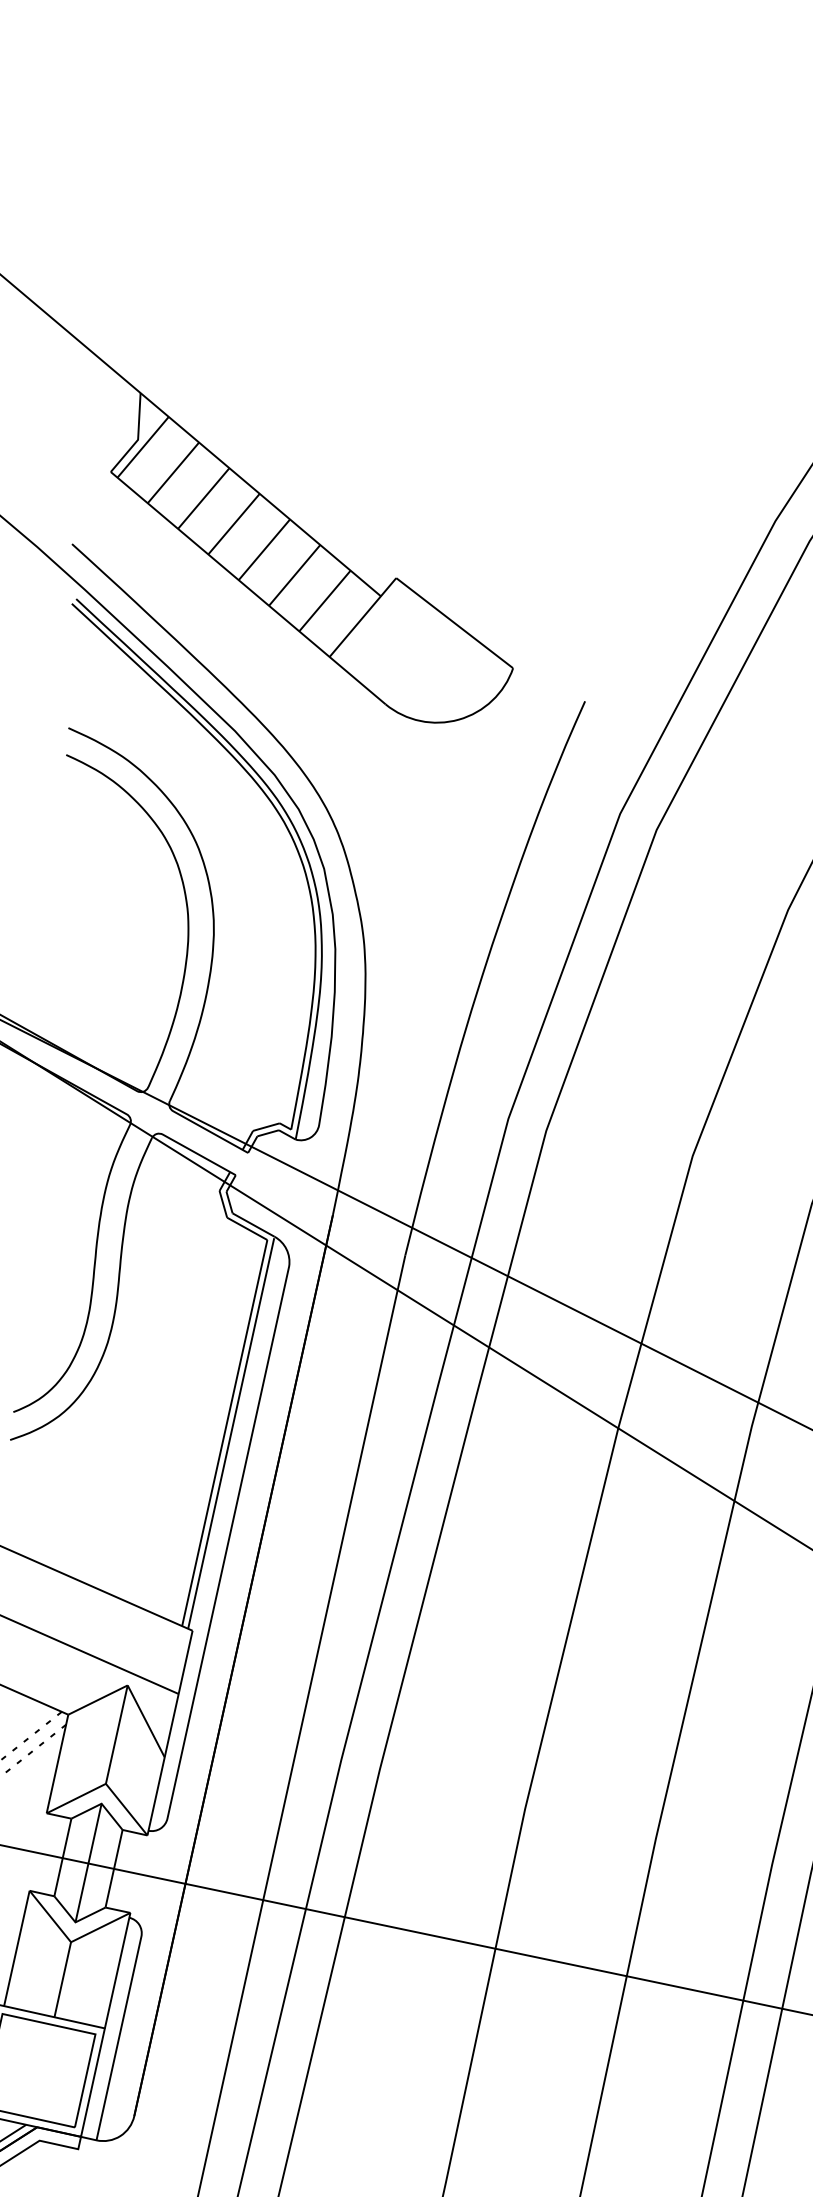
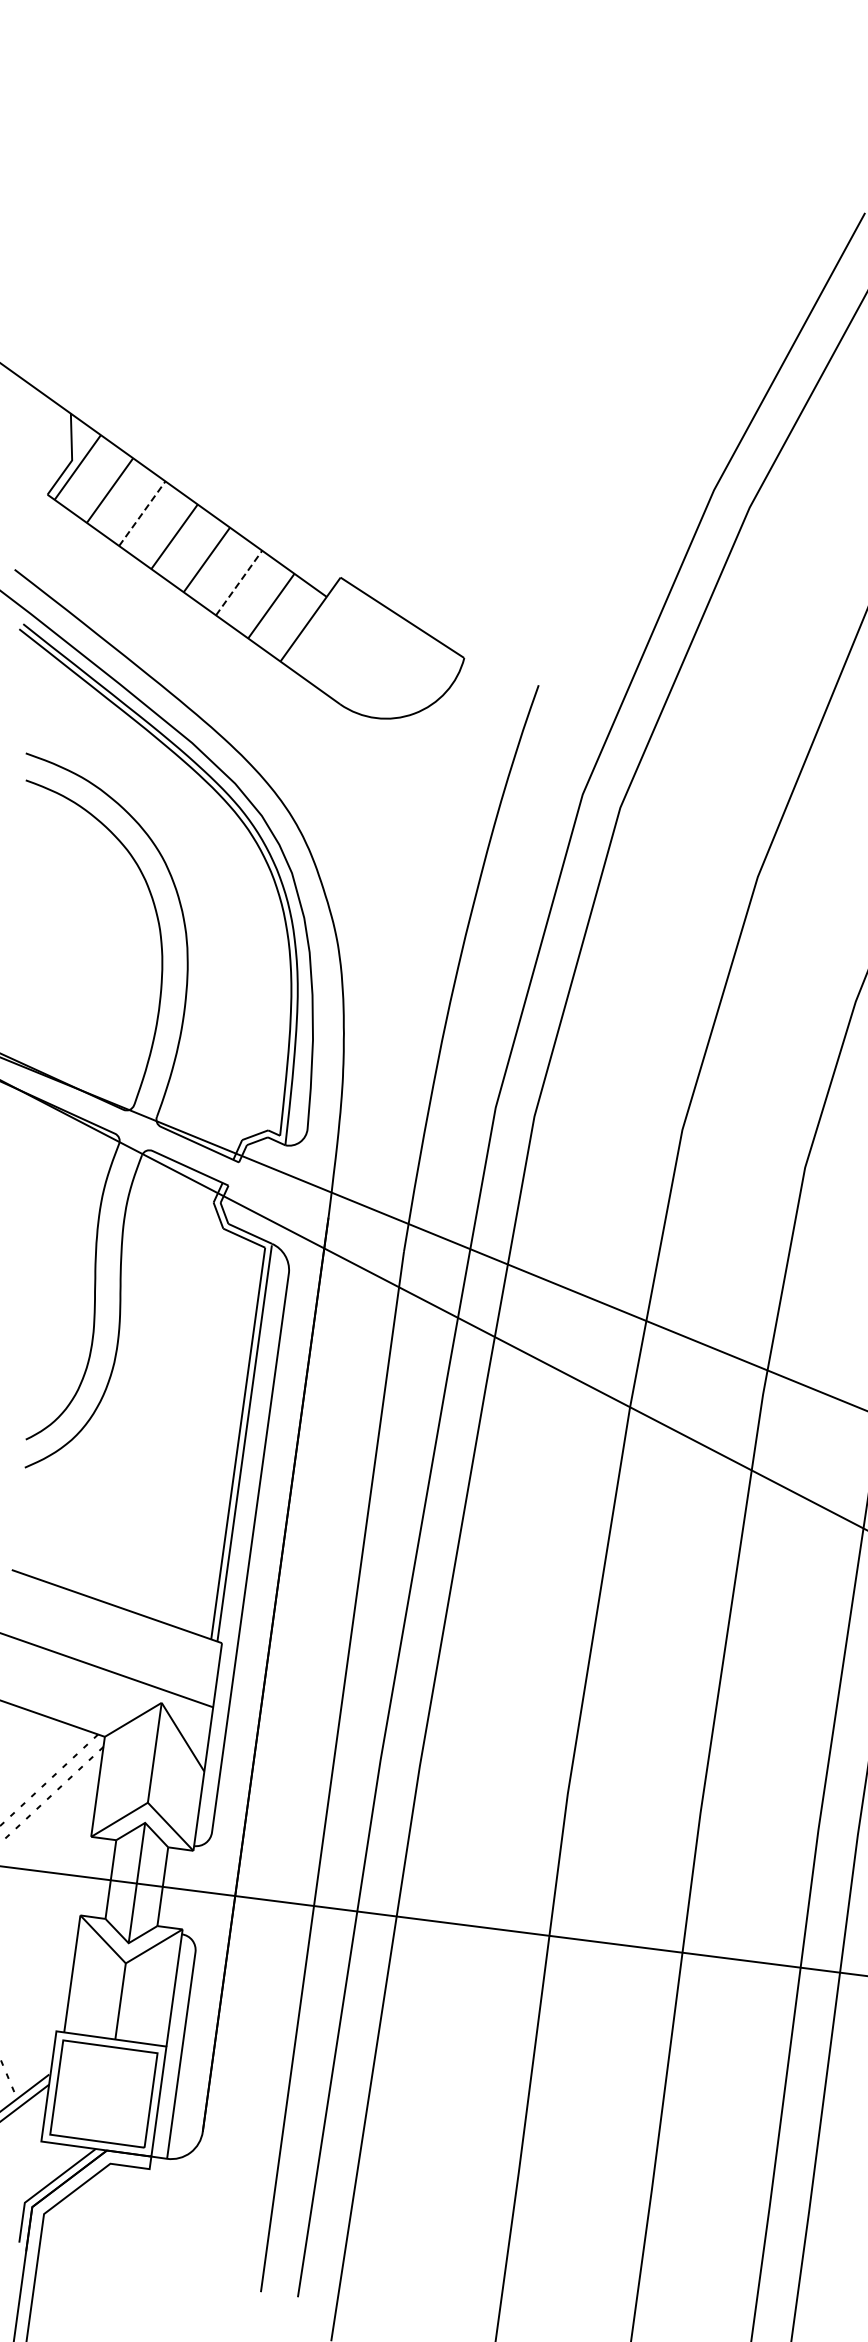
line: (203, 498) -> (142, 513), solid -> dashed
line: (295, 575) -> (239, 583), solid -> dashed

